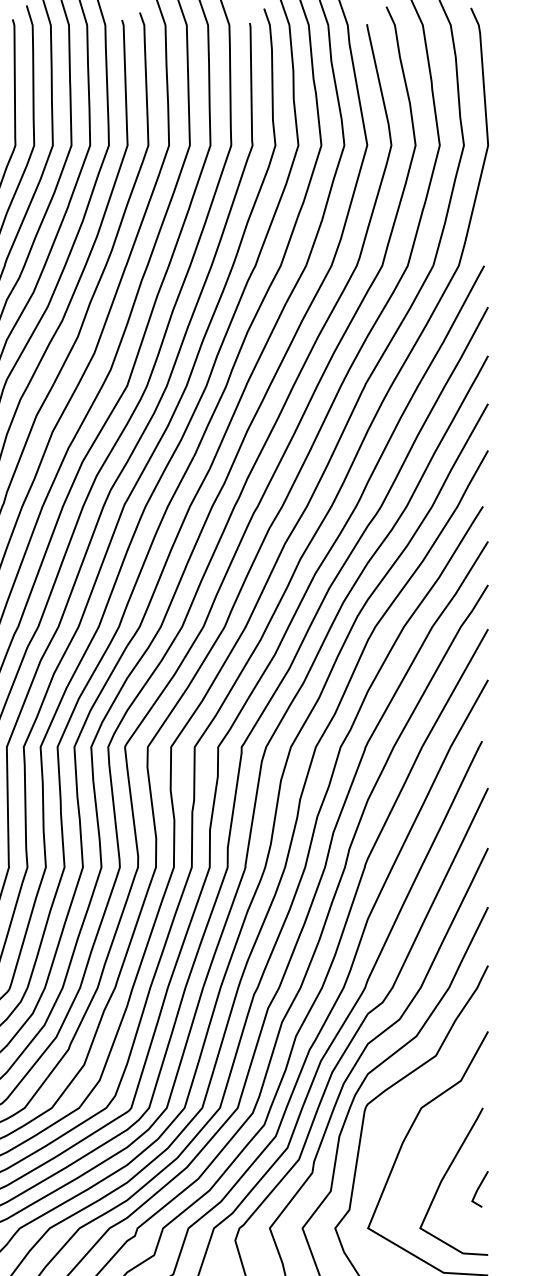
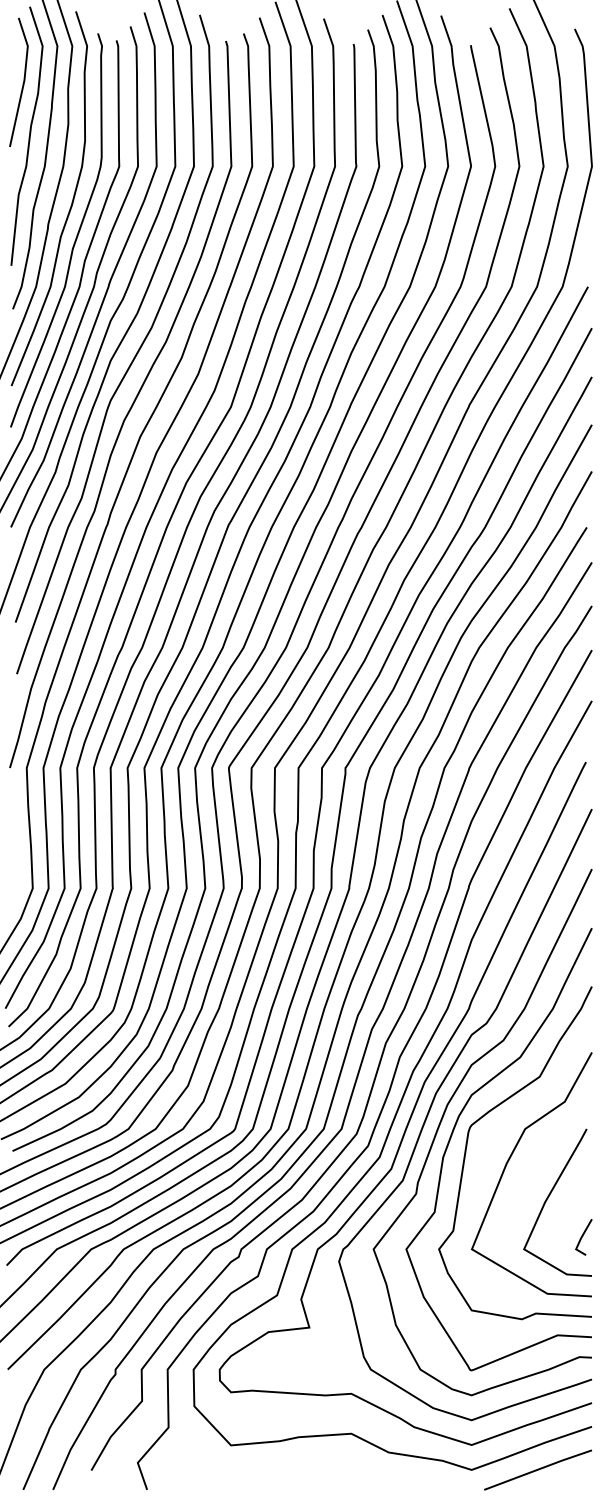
line: (479, 1188) -> (583, 1236), moved

